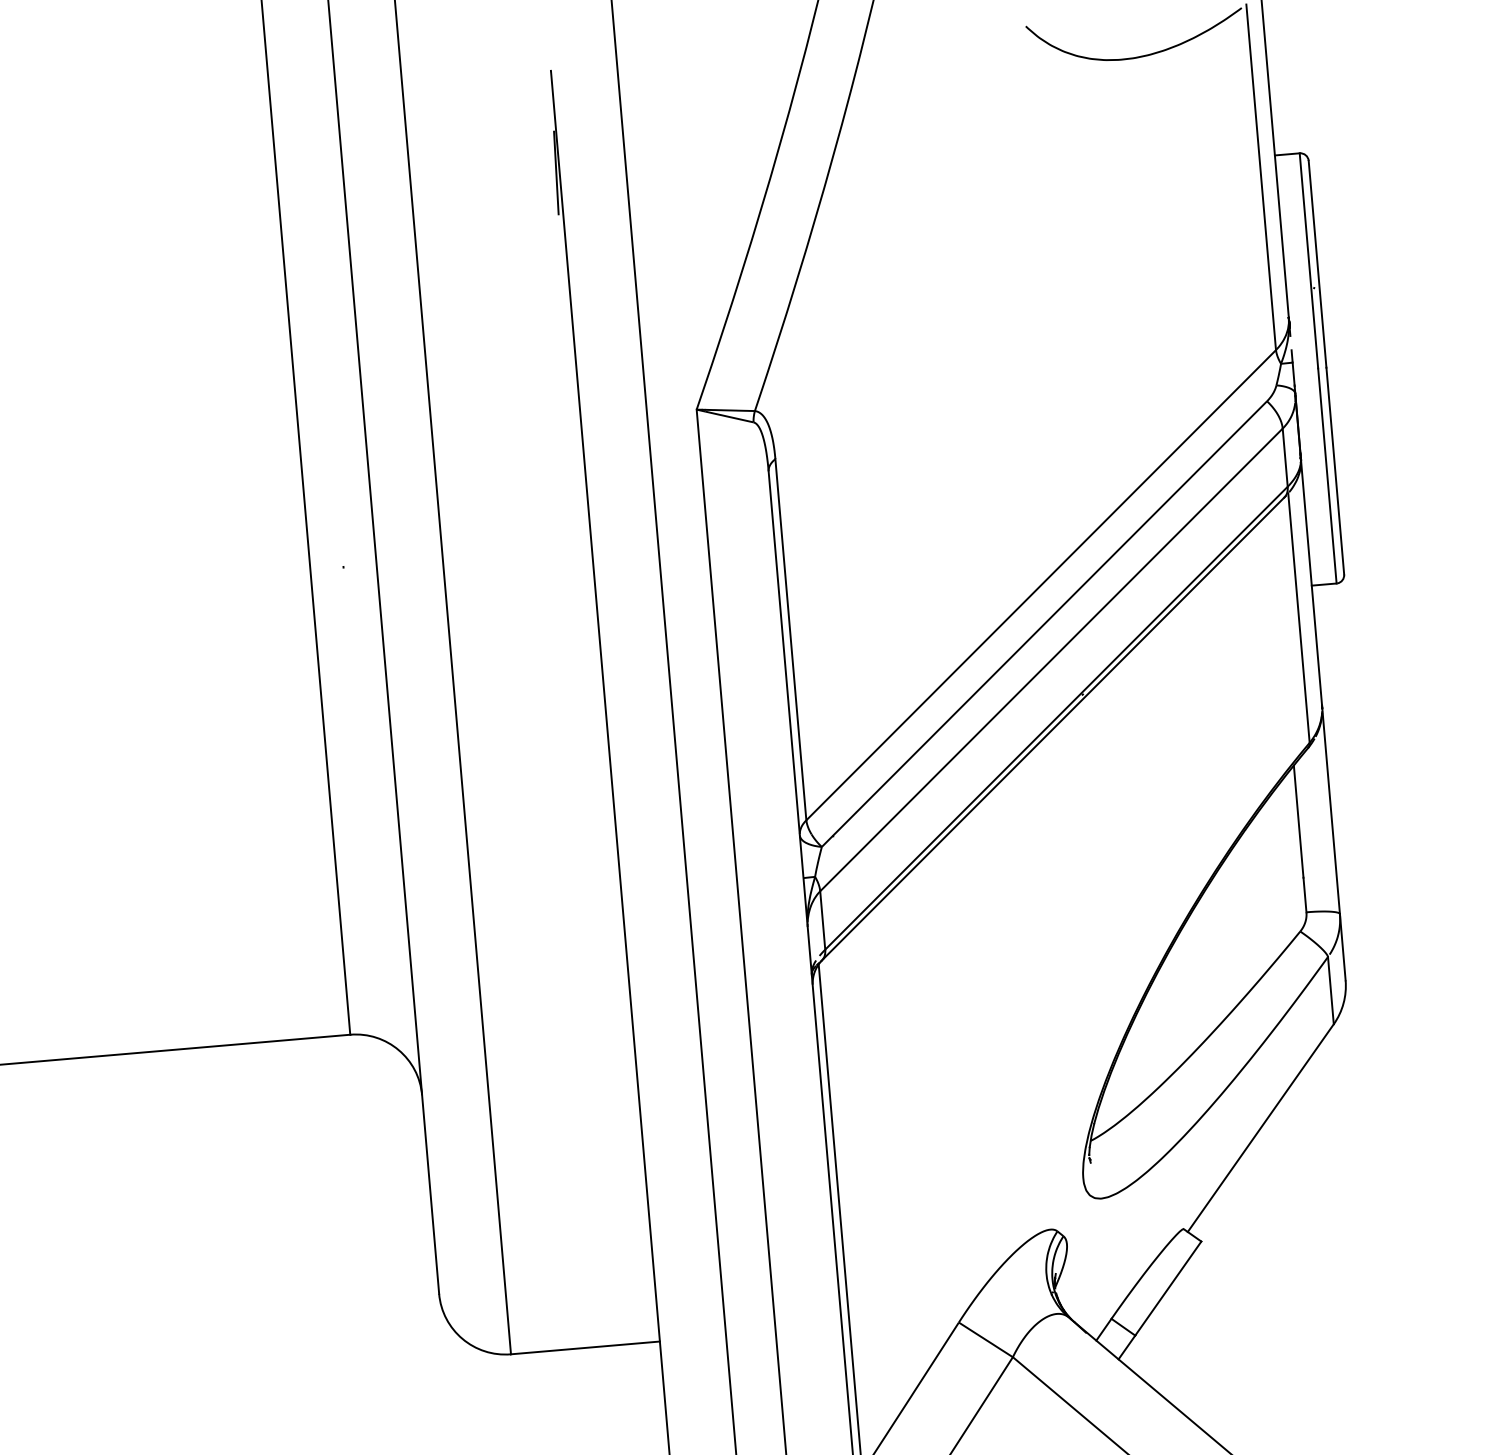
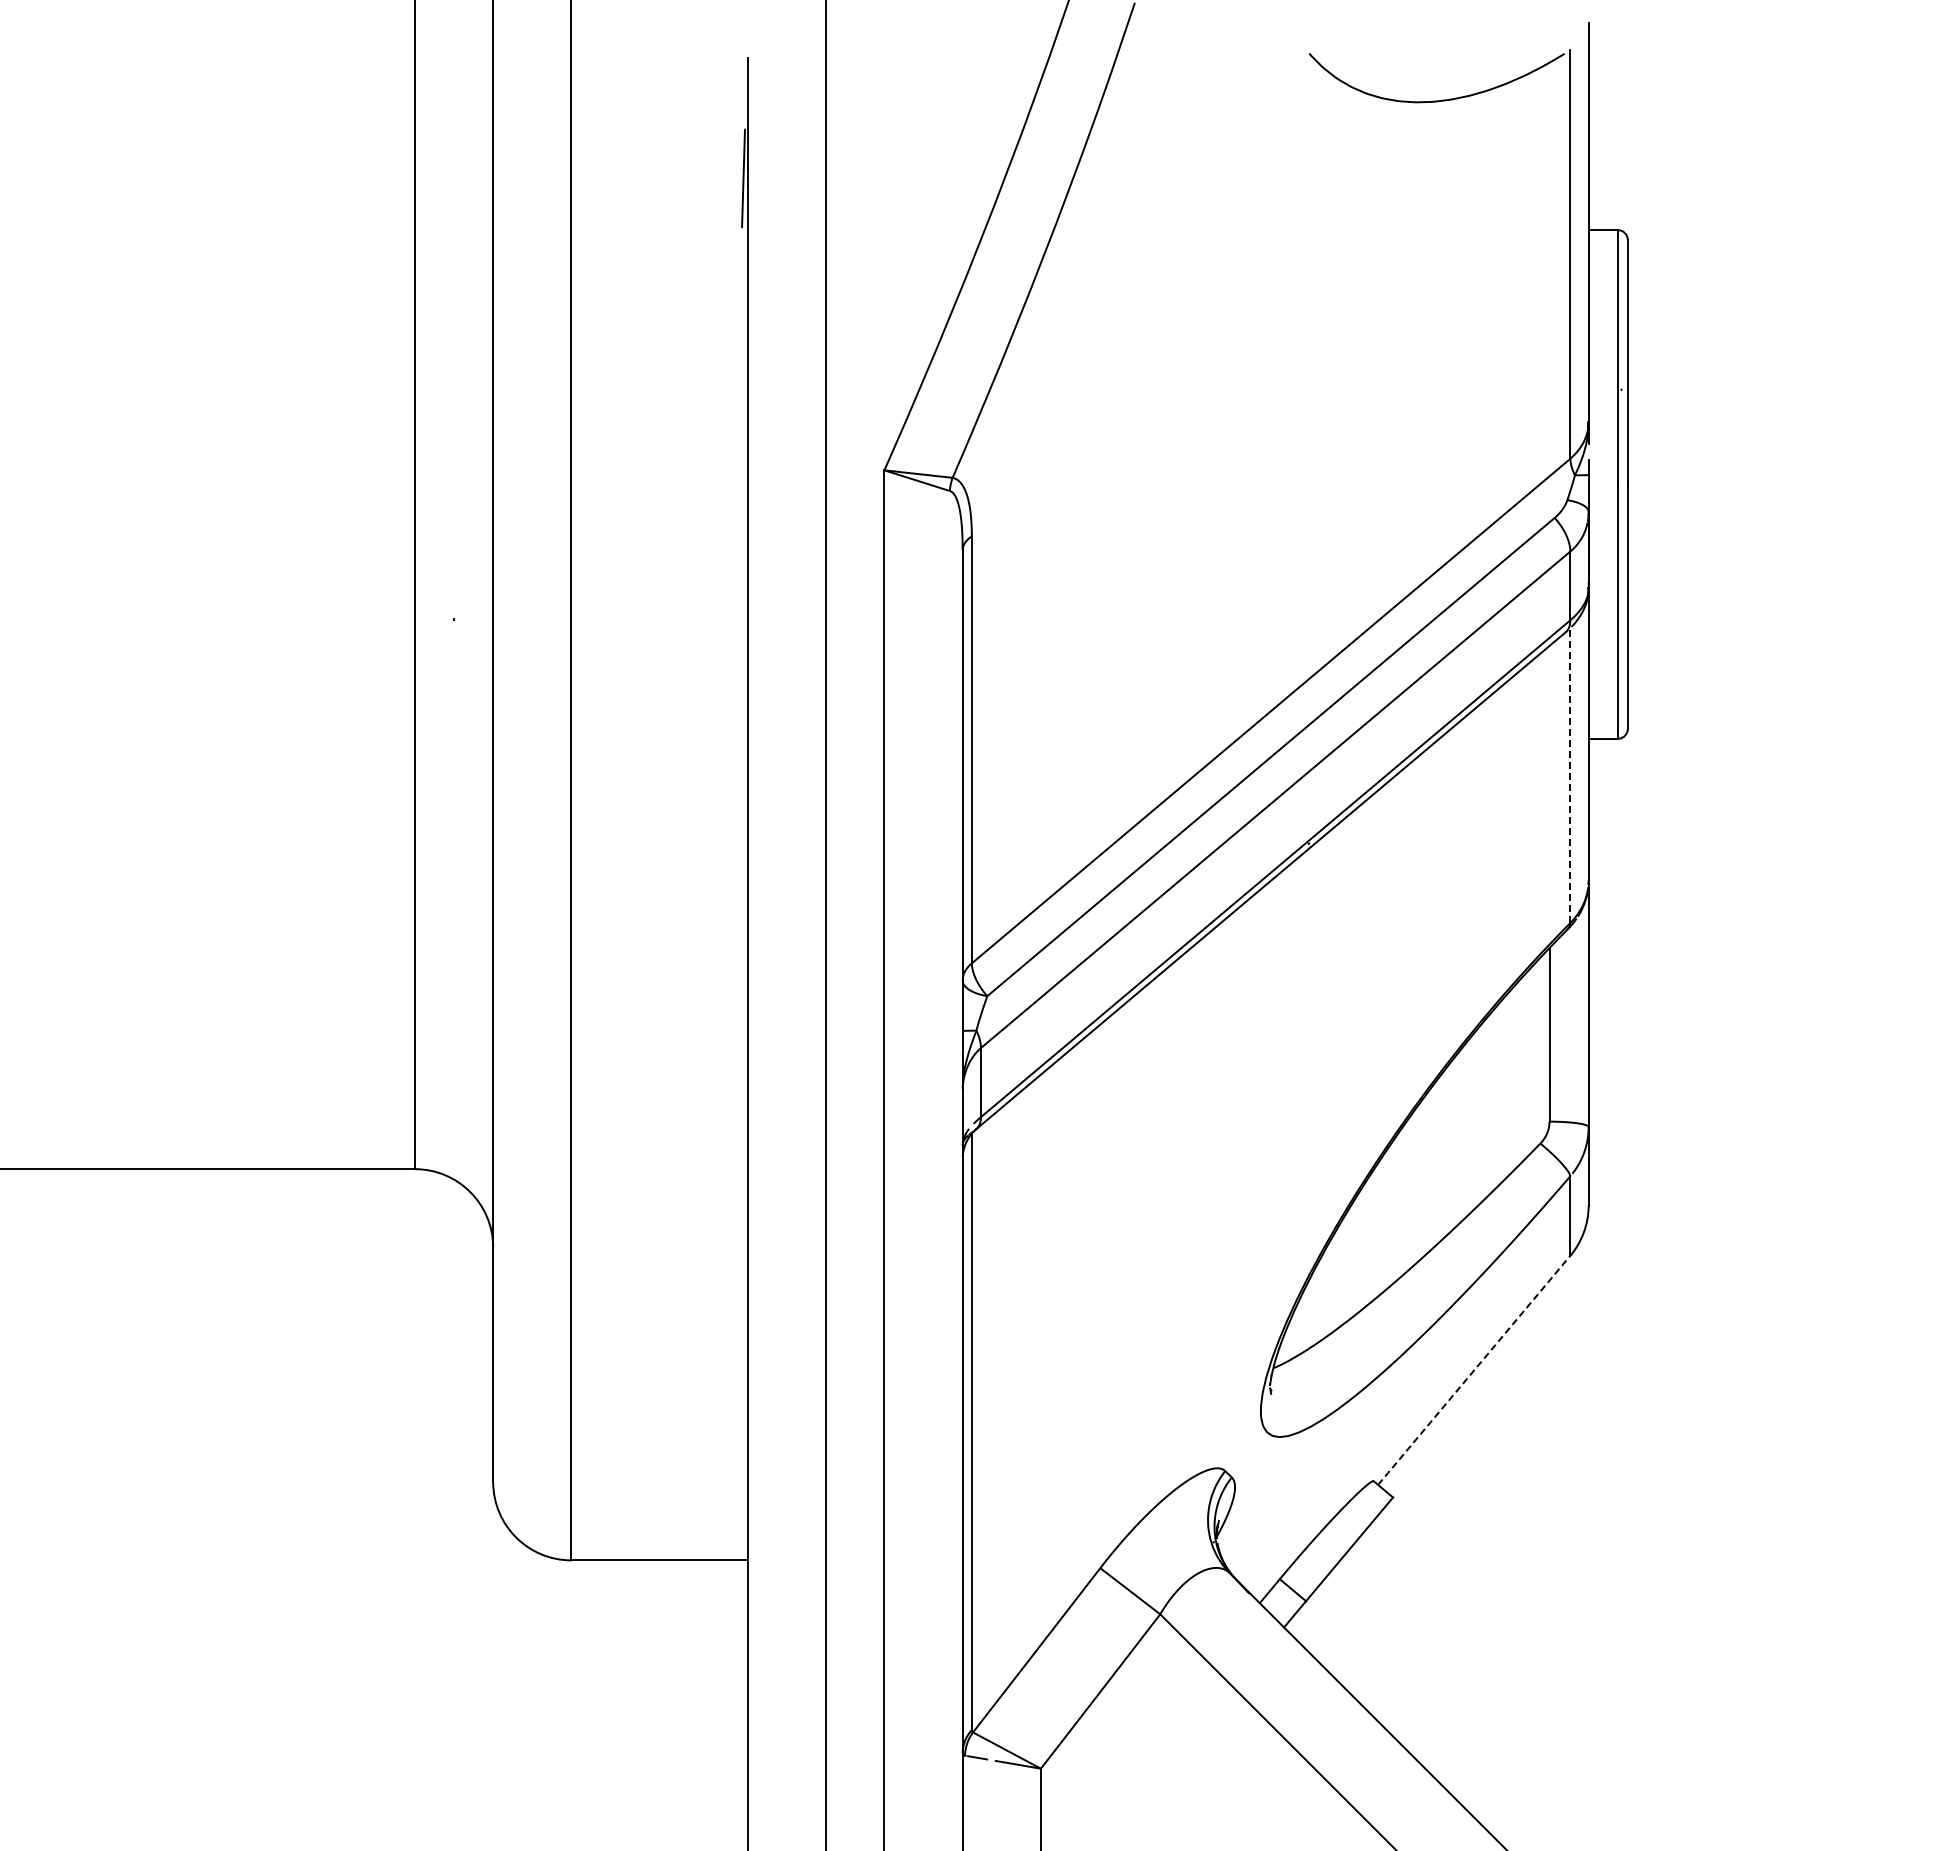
line: (1299, 618) -> (1570, 775), solid -> dashed
line: (1261, 1128) -> (1474, 1370), solid -> dashed

